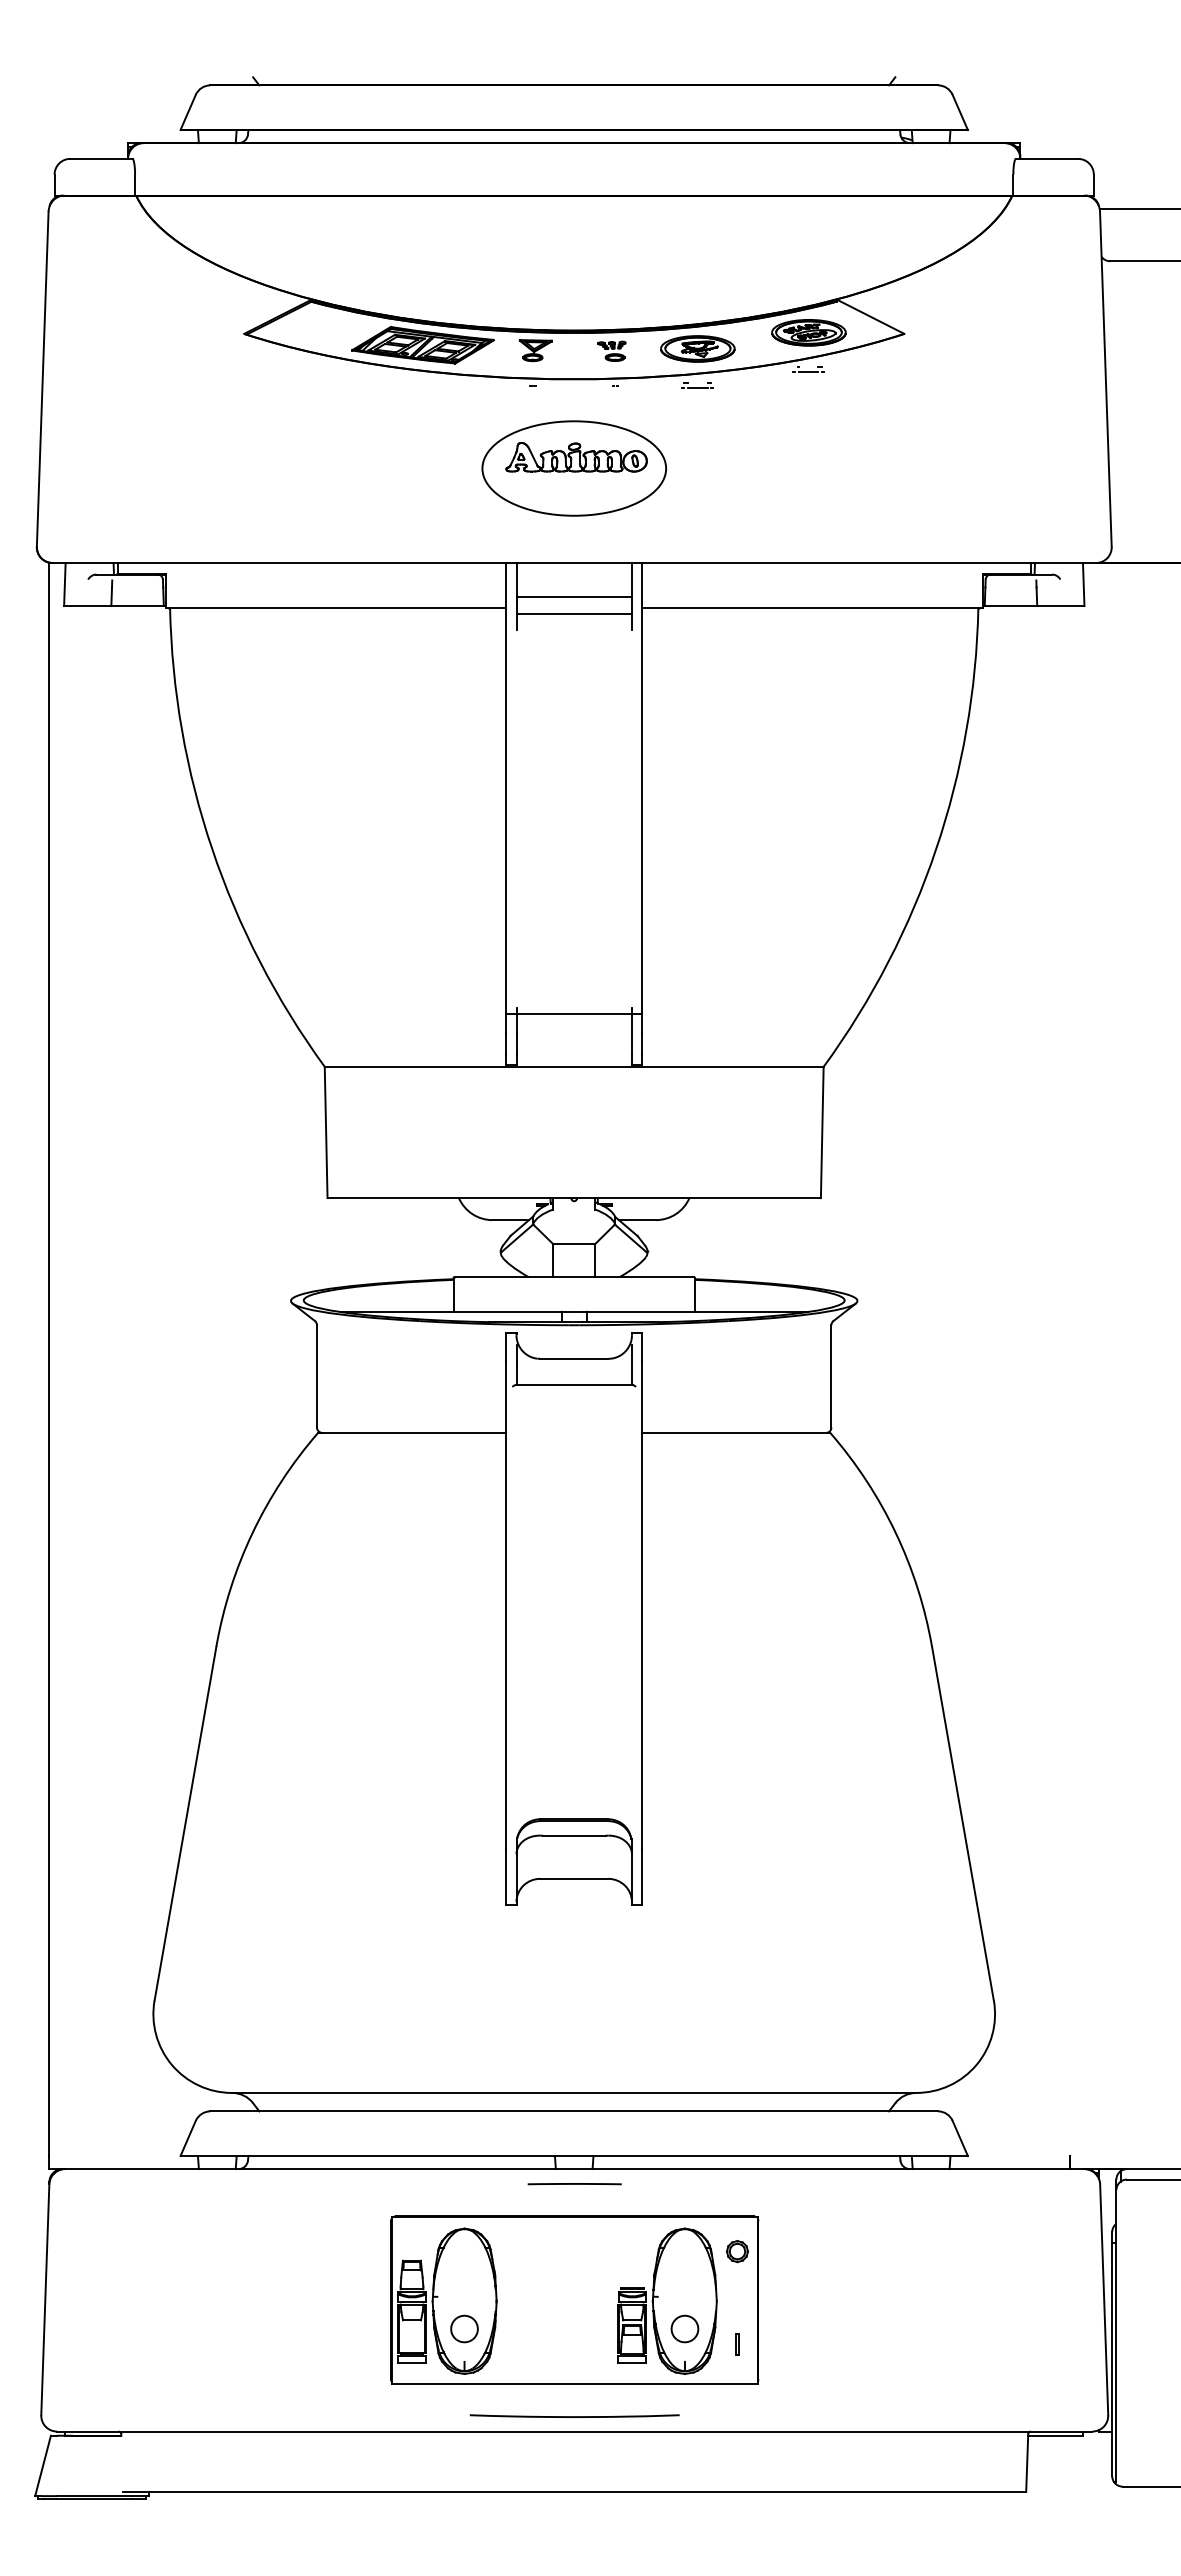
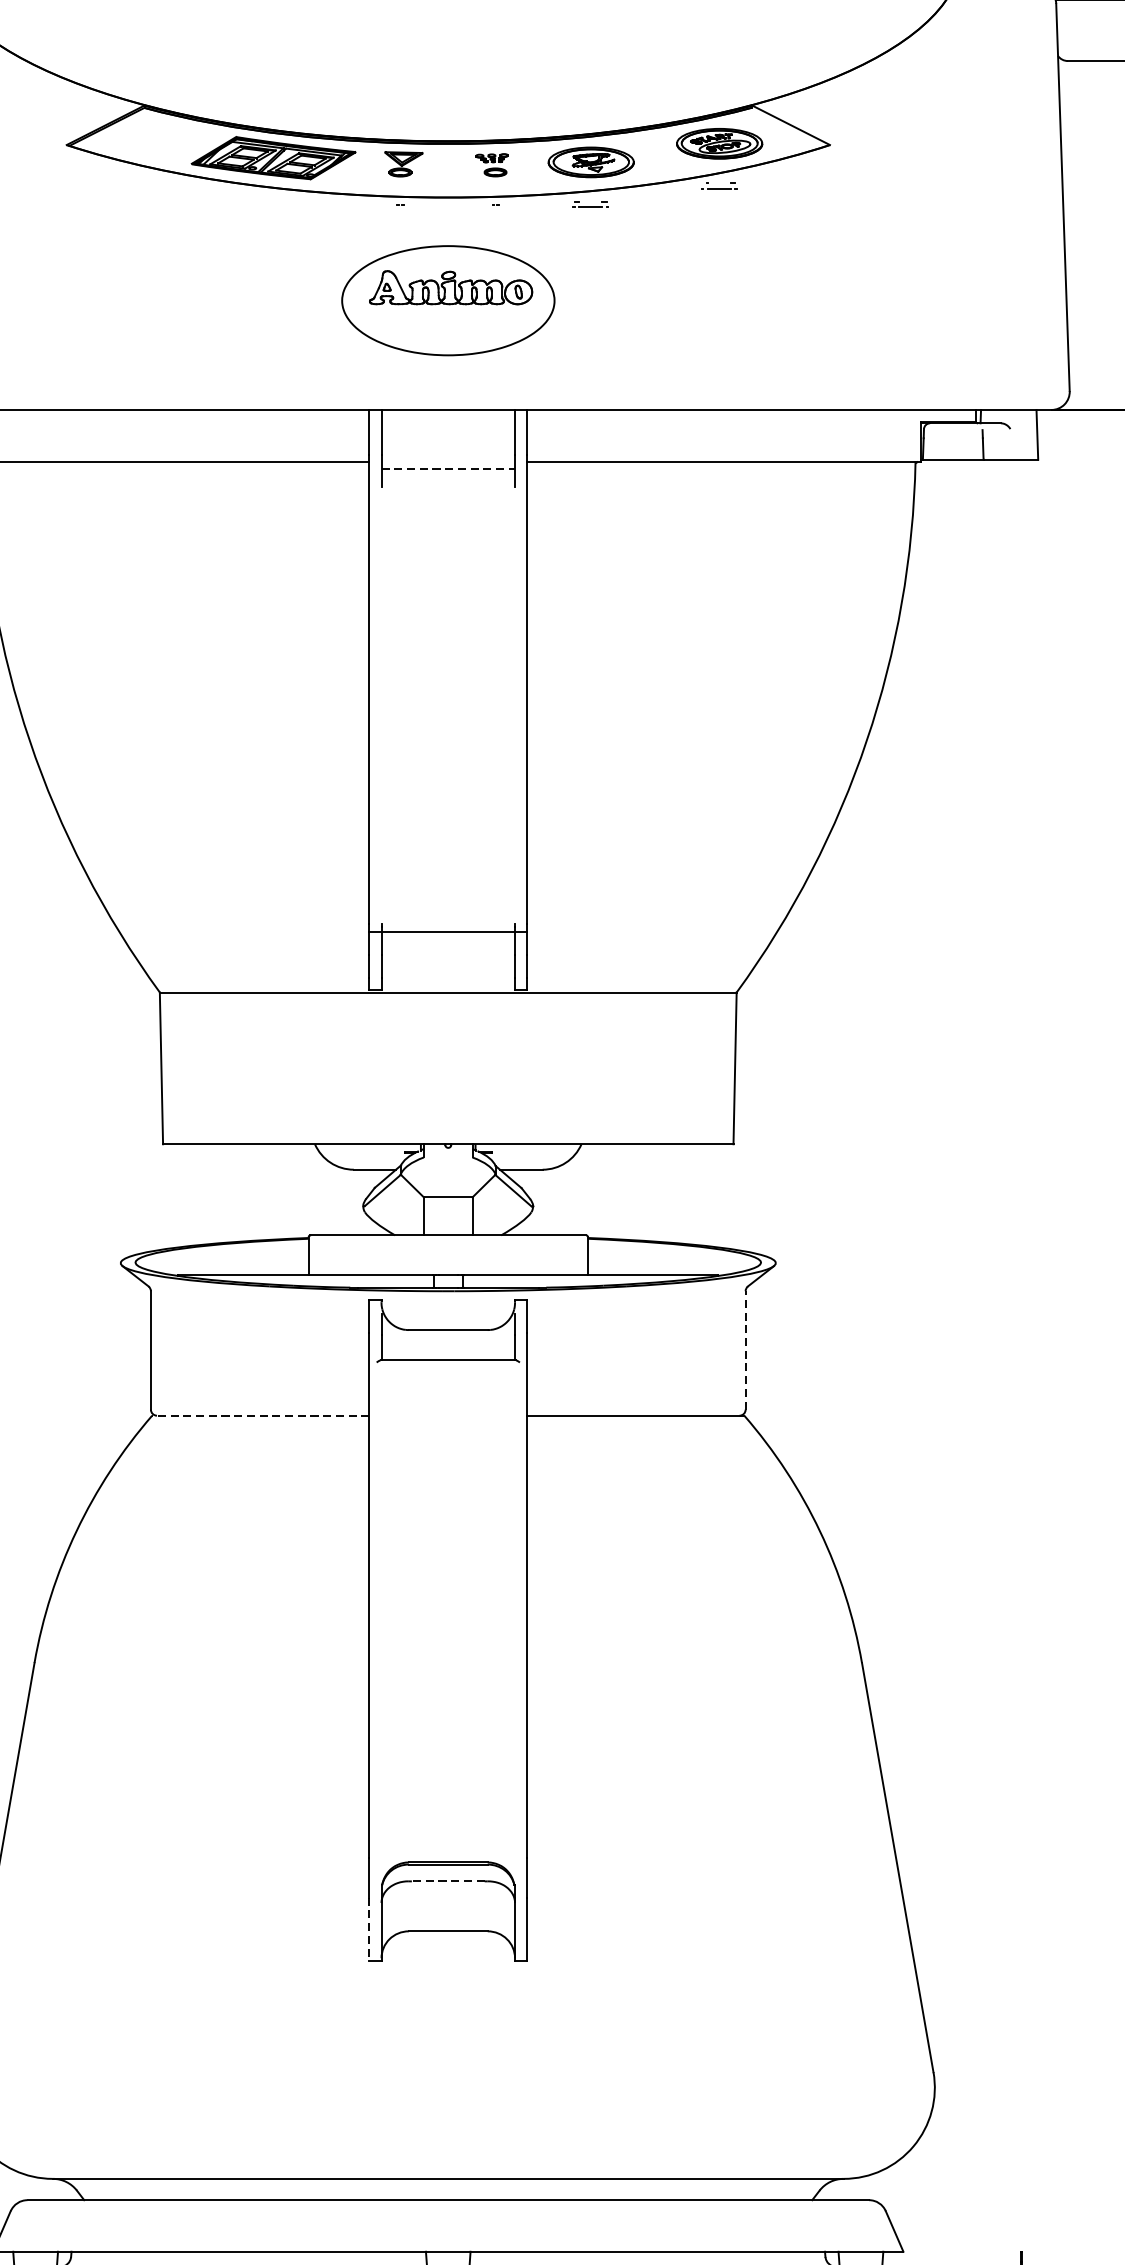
line: (573, 597) -> (447, 449), removed
line: (574, 614) -> (448, 469), solid -> dashed
line: (831, 1375) -> (745, 1349), solid -> dashed
line: (412, 1432) -> (261, 1415), solid -> dashed
line: (573, 1835) -> (447, 1881), solid -> dashed
line: (505, 1877) -> (368, 1929), solid -> dashed

